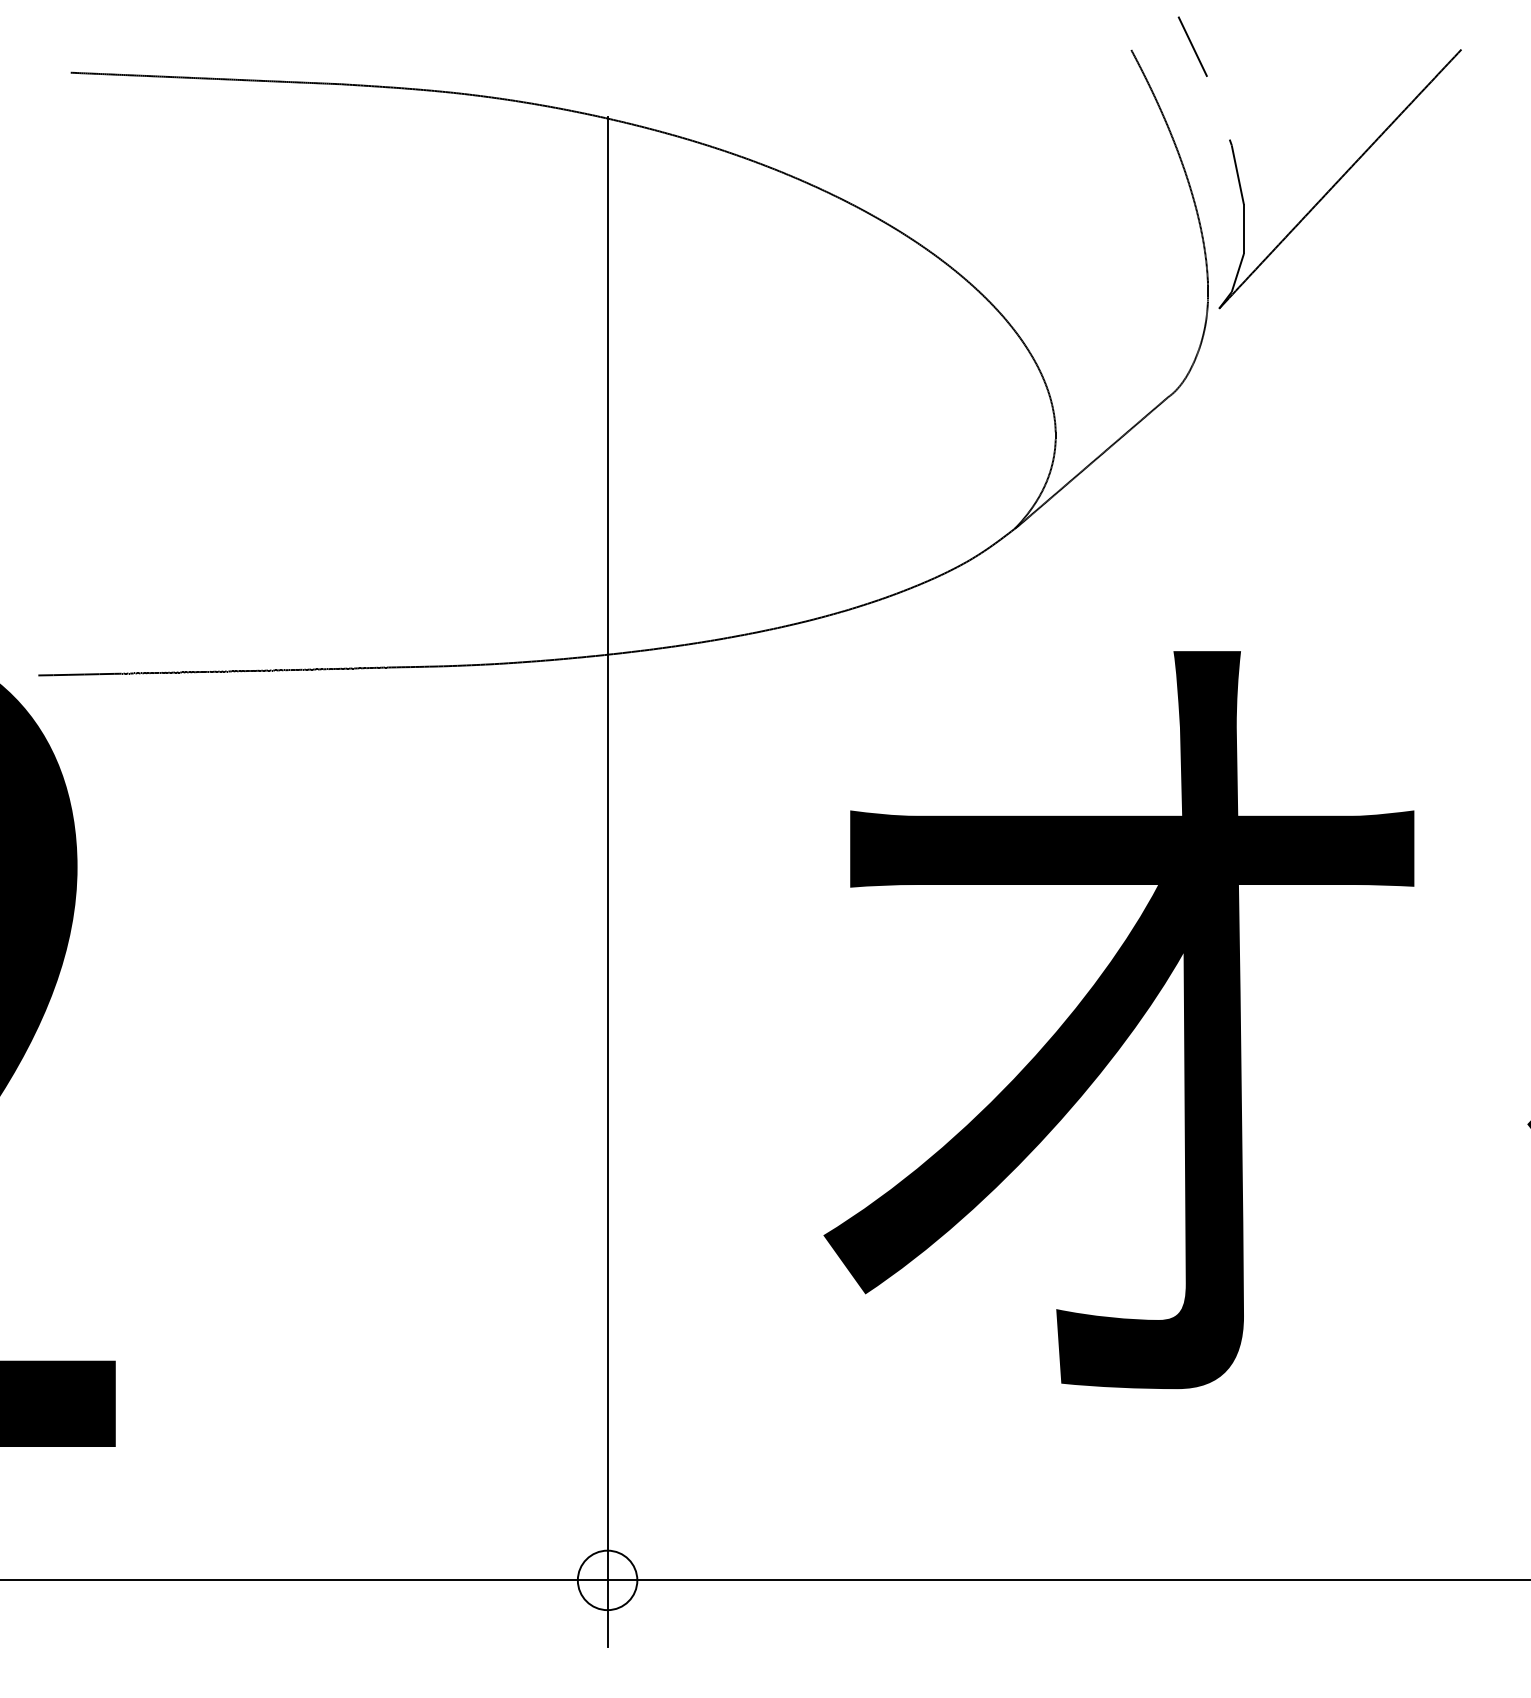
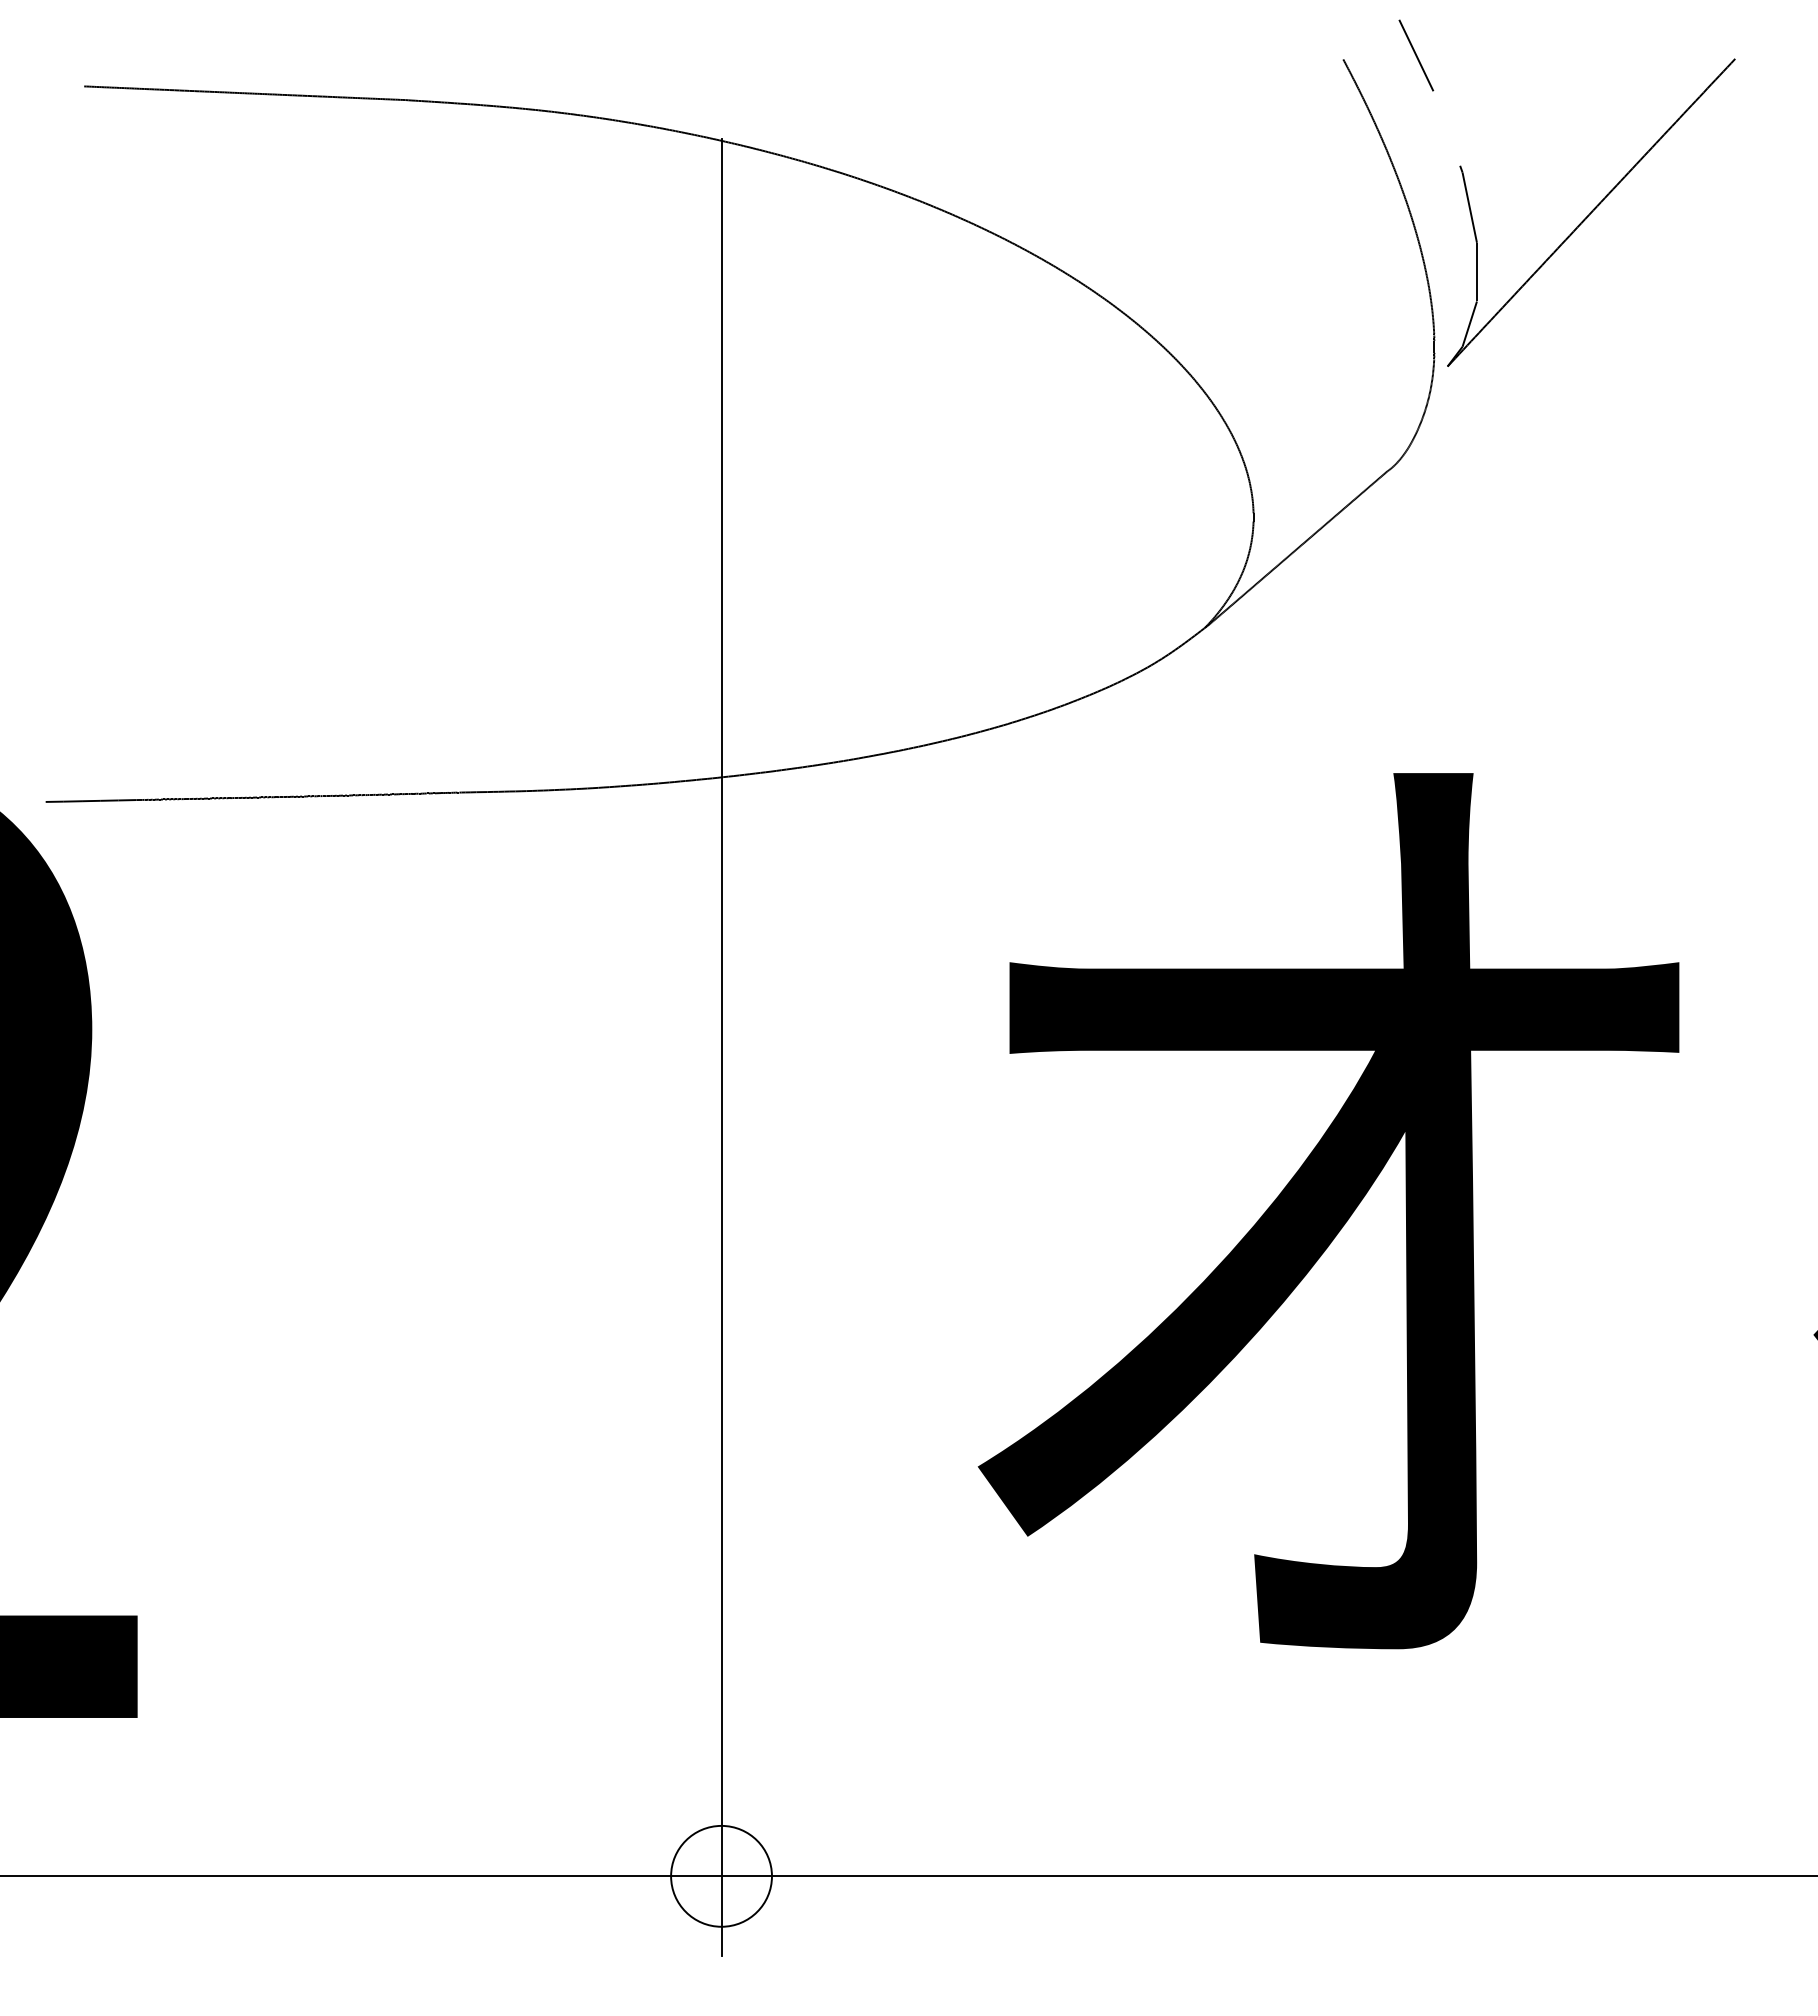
circle: (607, 1579) -> (721, 1875), size x1.43

